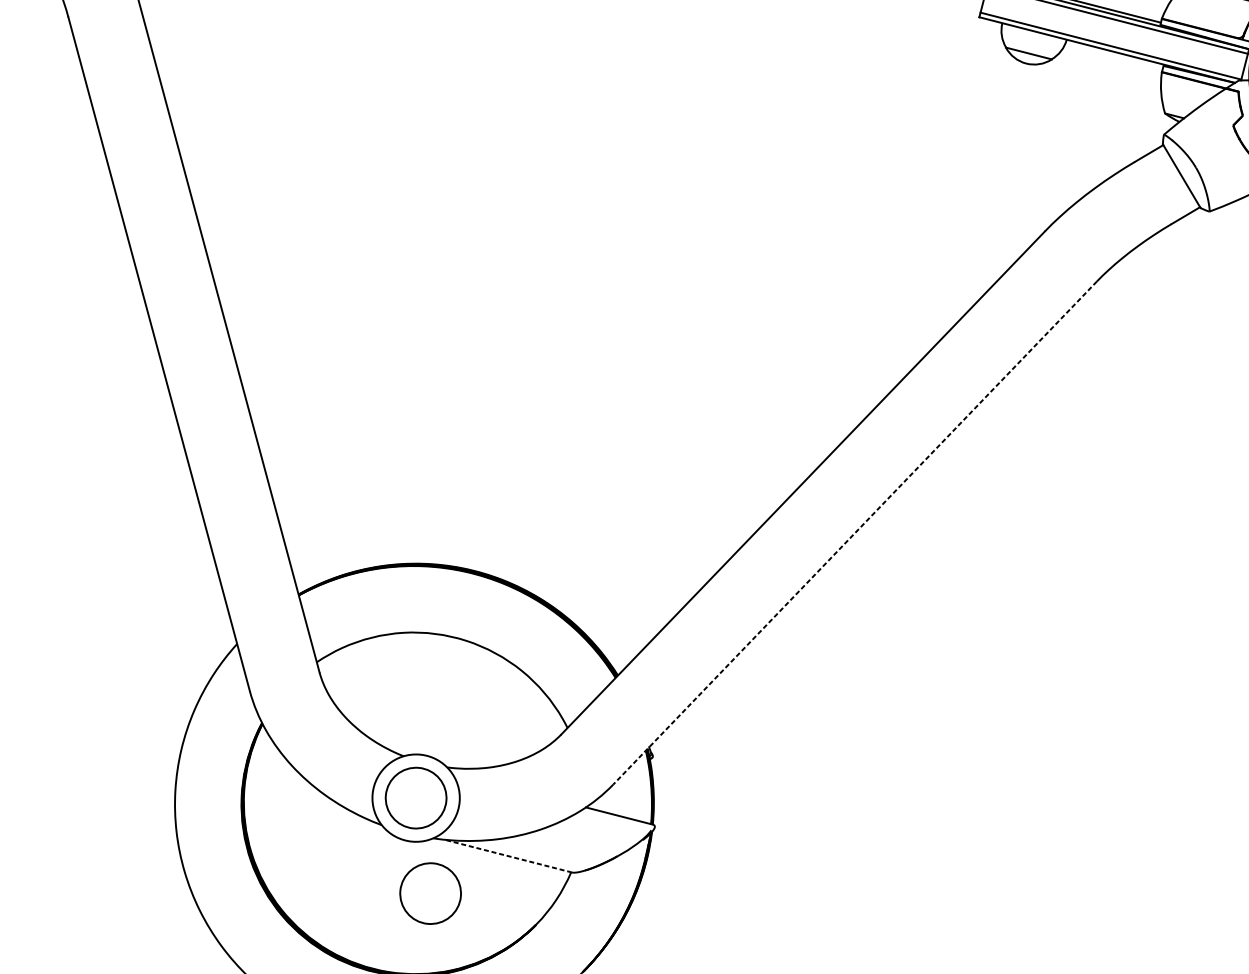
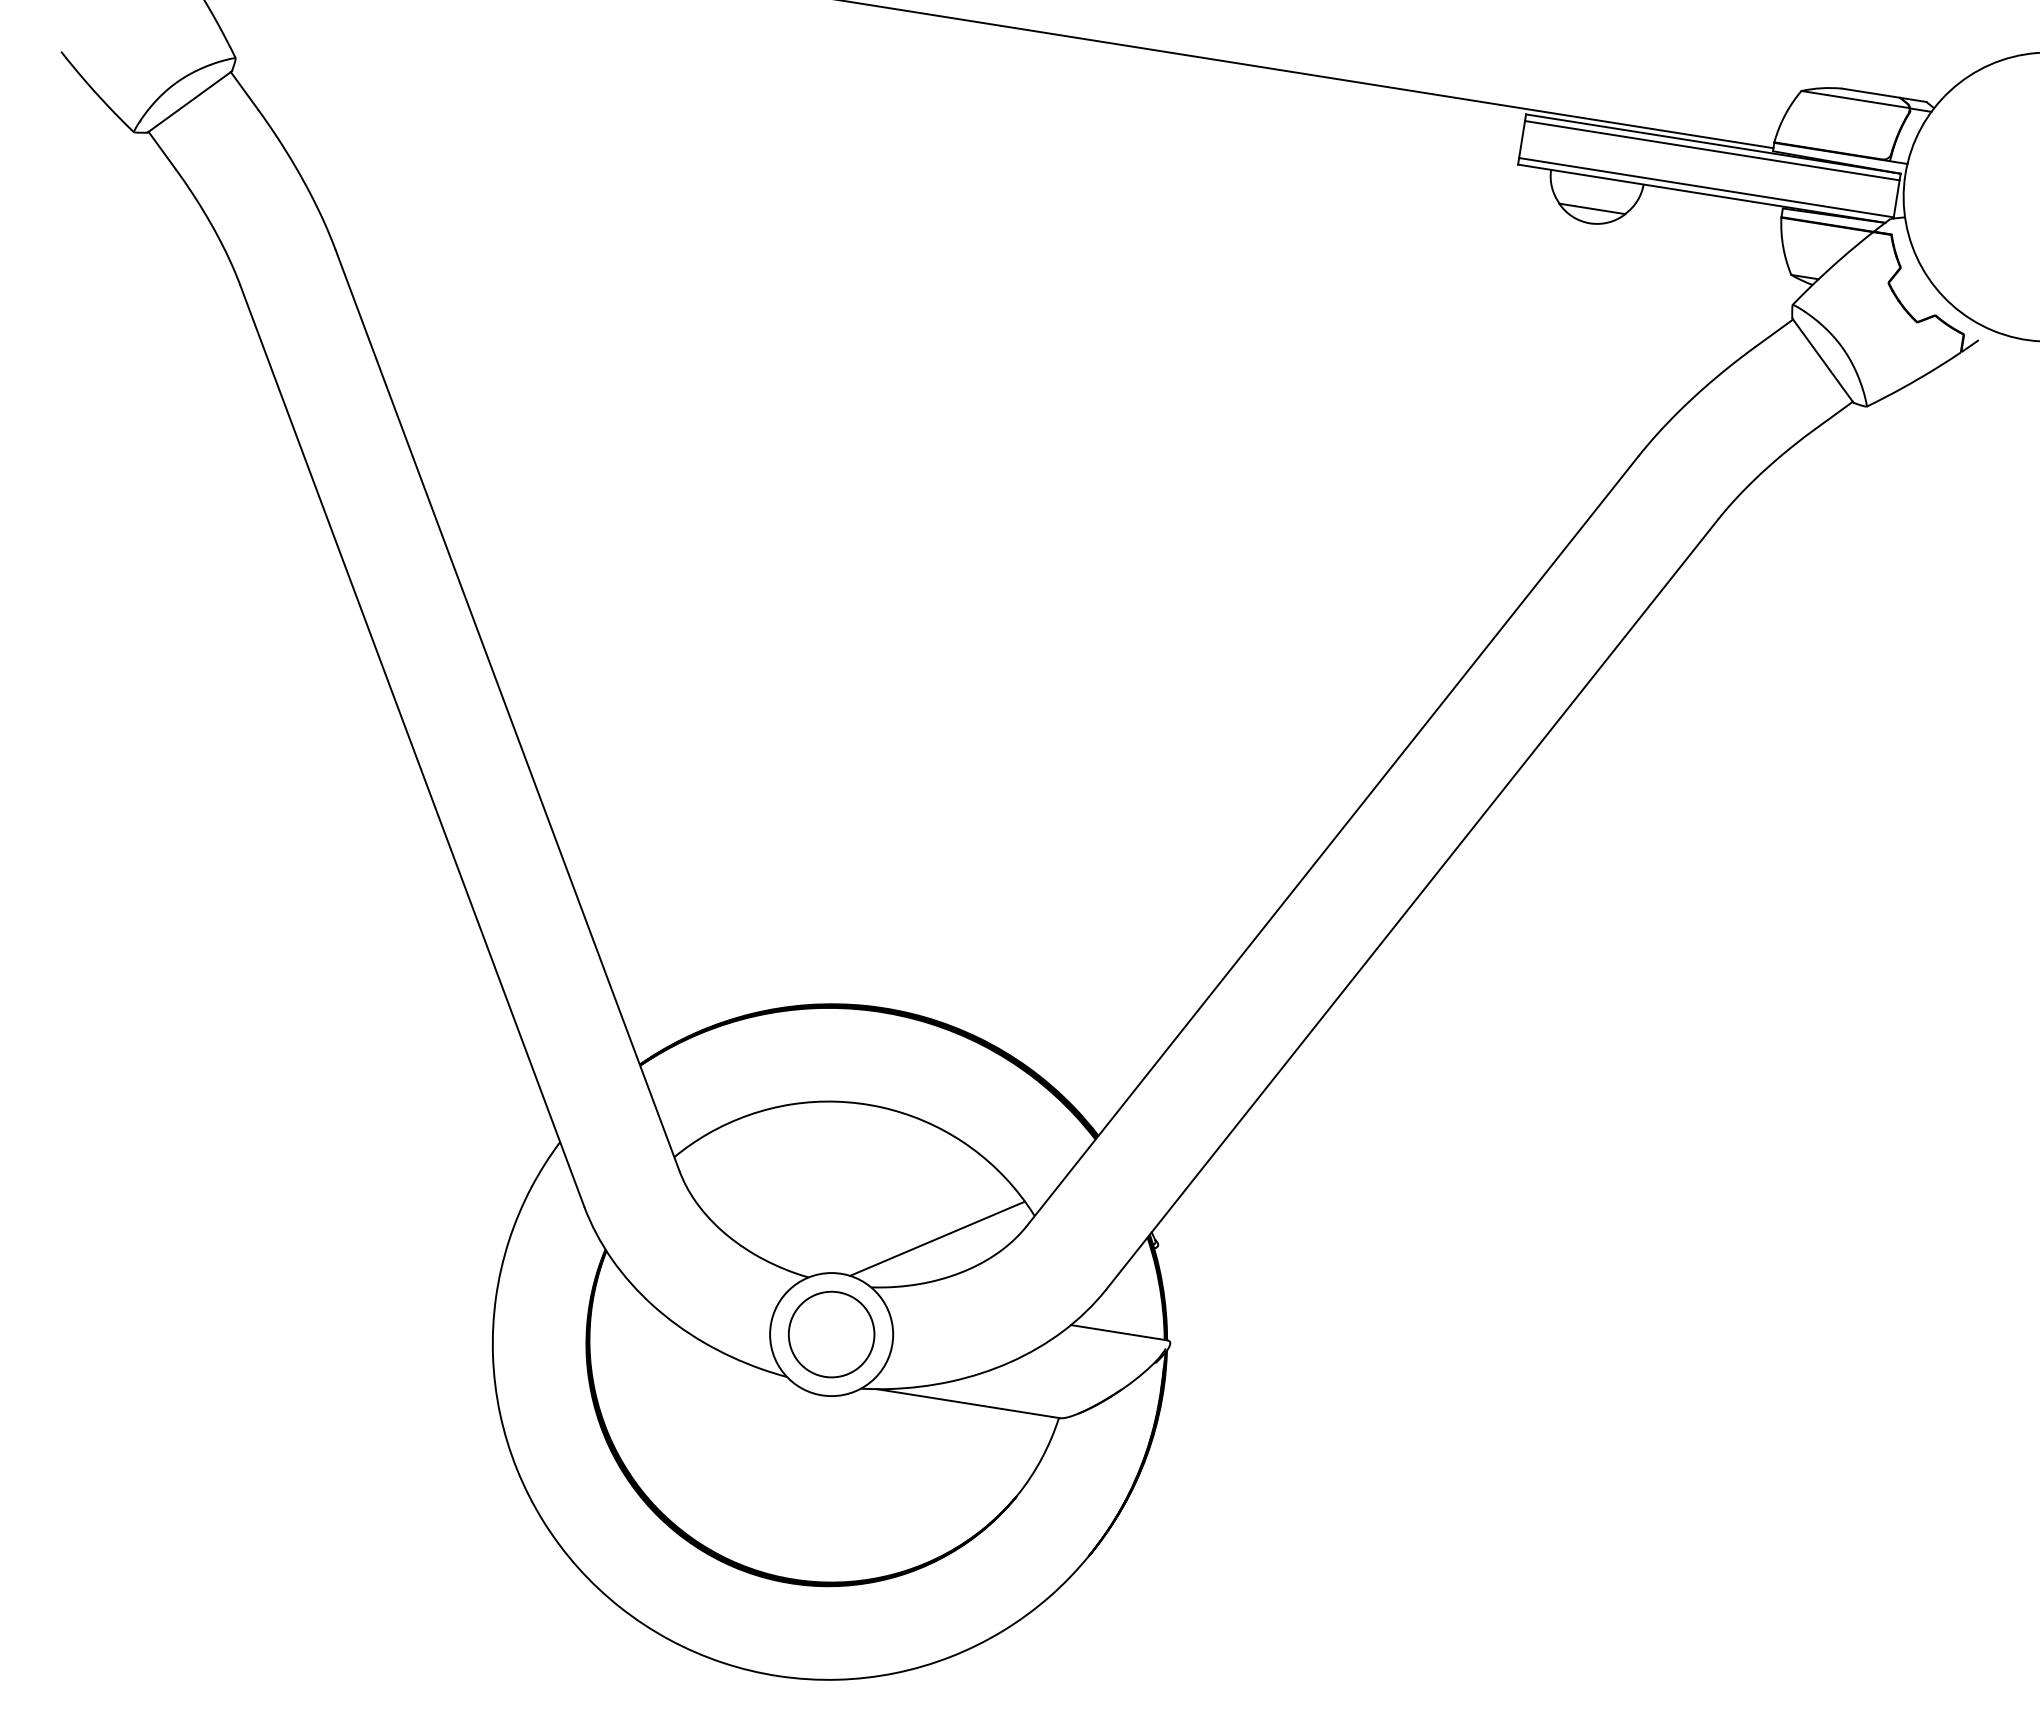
line: (855, 533) -> (1412, 904), dashed -> solid
line: (497, 737) -> (937, 1238), added
line: (508, 855) -> (968, 1403), dashed -> solid
circle: (430, 893) -> (864, 1466), removed

